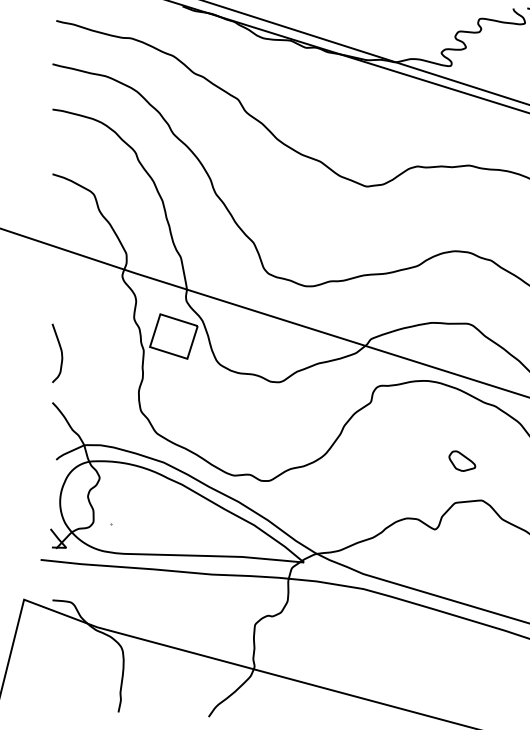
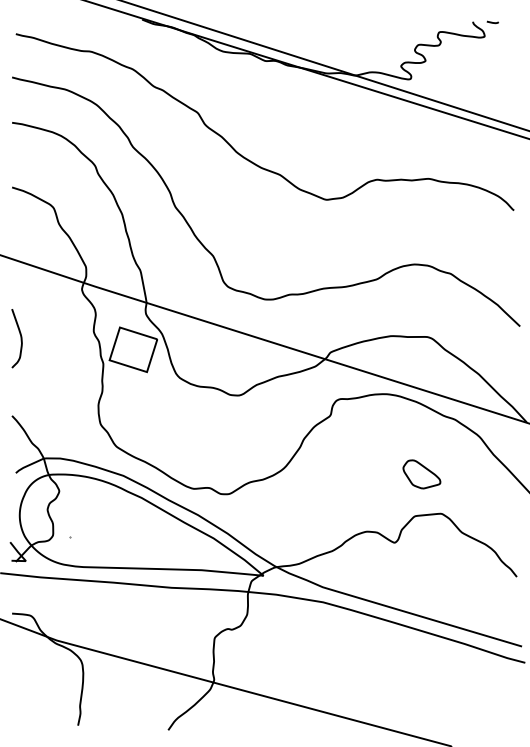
curve: (60, 353) -> (20, 338), moved
part: (461, 461) -> (421, 474), size x1.43

